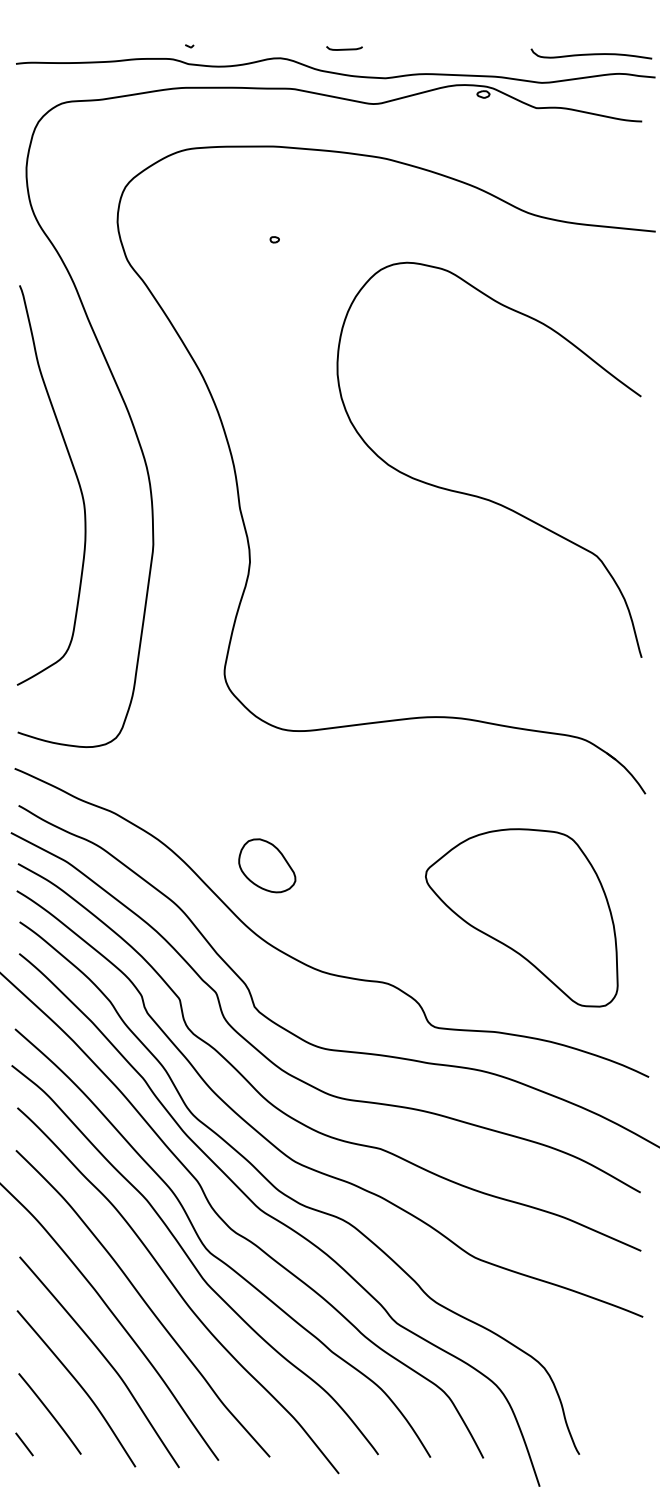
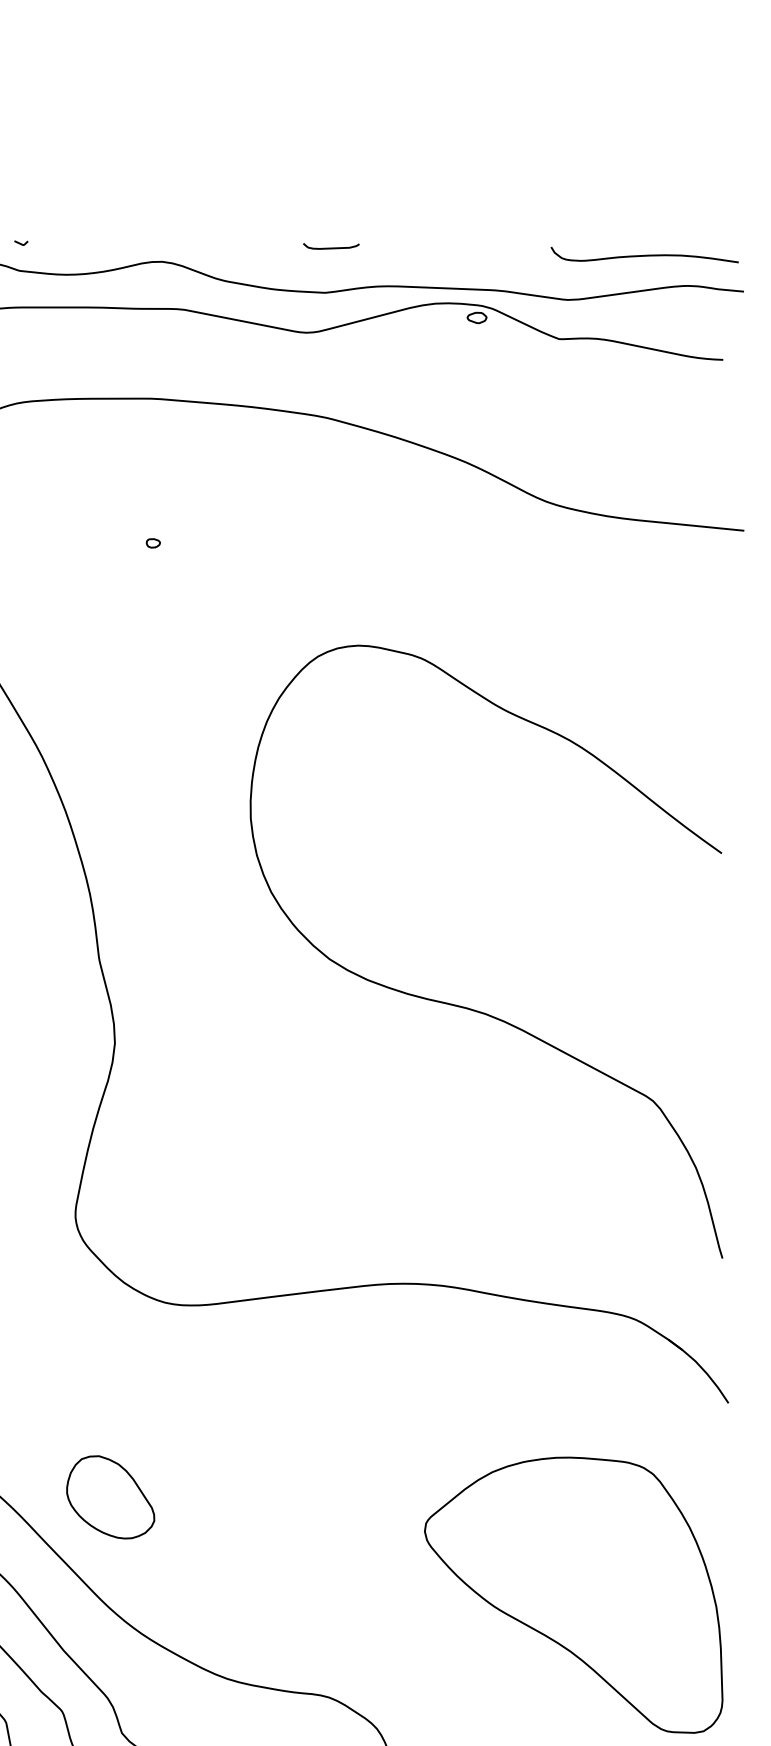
curve: (344, 48) -> (331, 246), moved
curve: (477, 495) -> (467, 1006), moved
part: (267, 865) -> (111, 1496), moved
part: (521, 917) -> (573, 1594), moved

